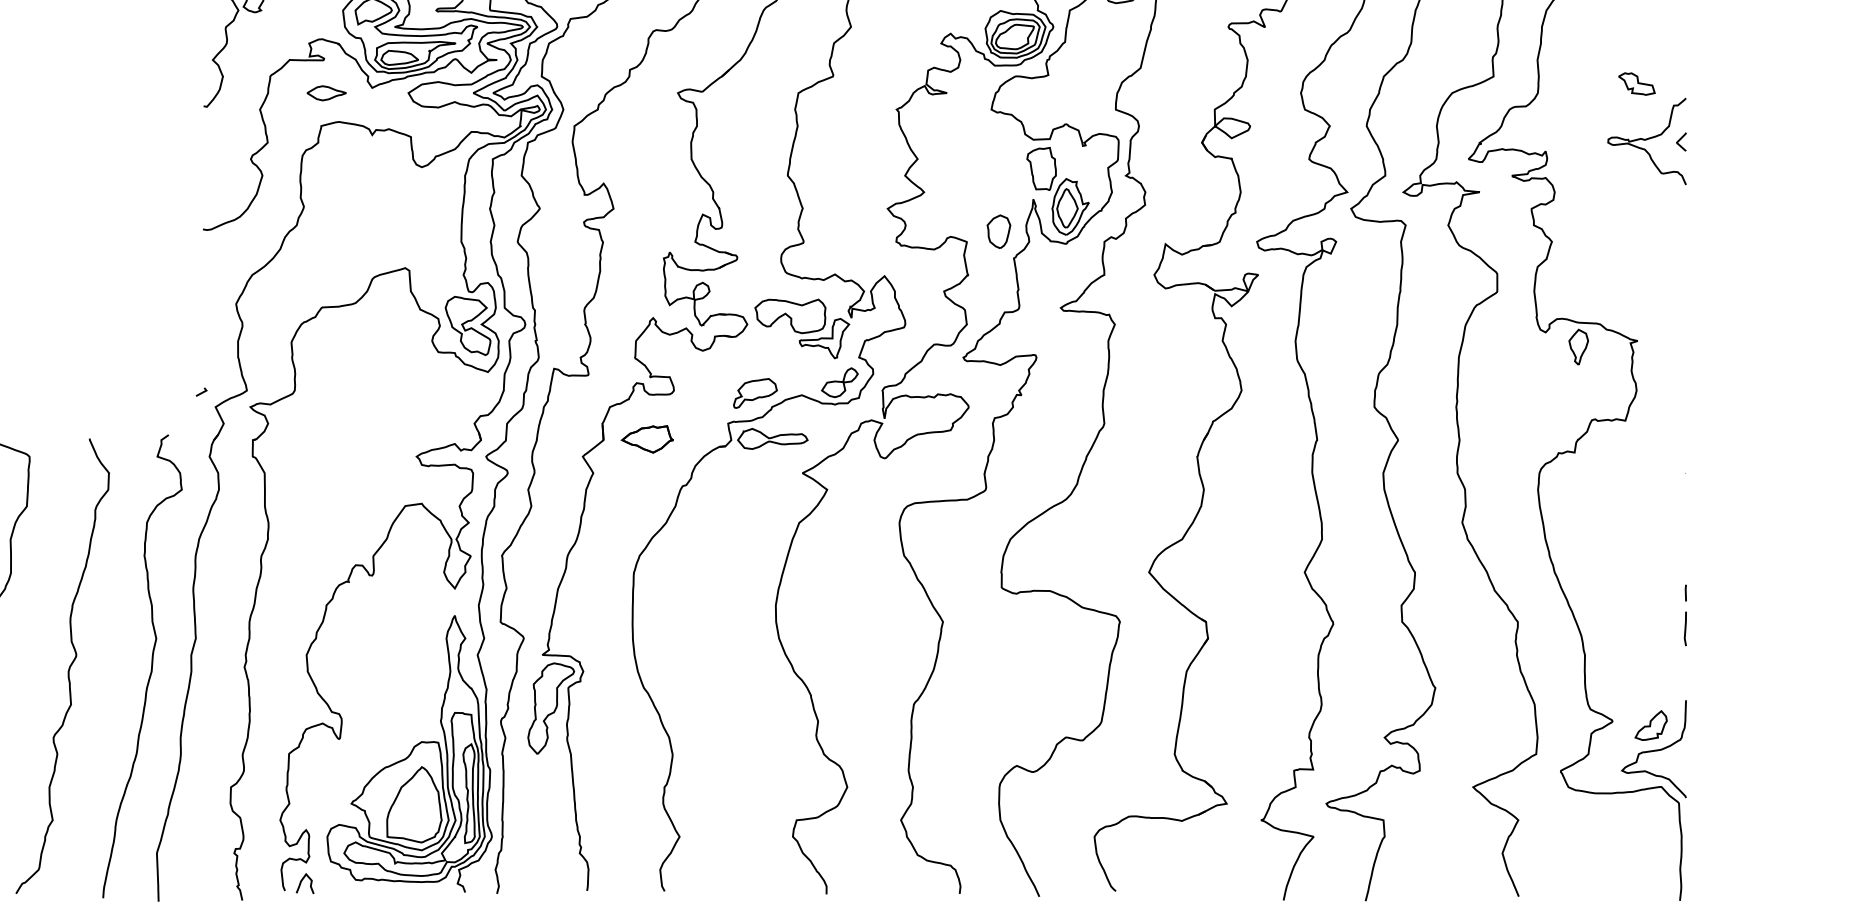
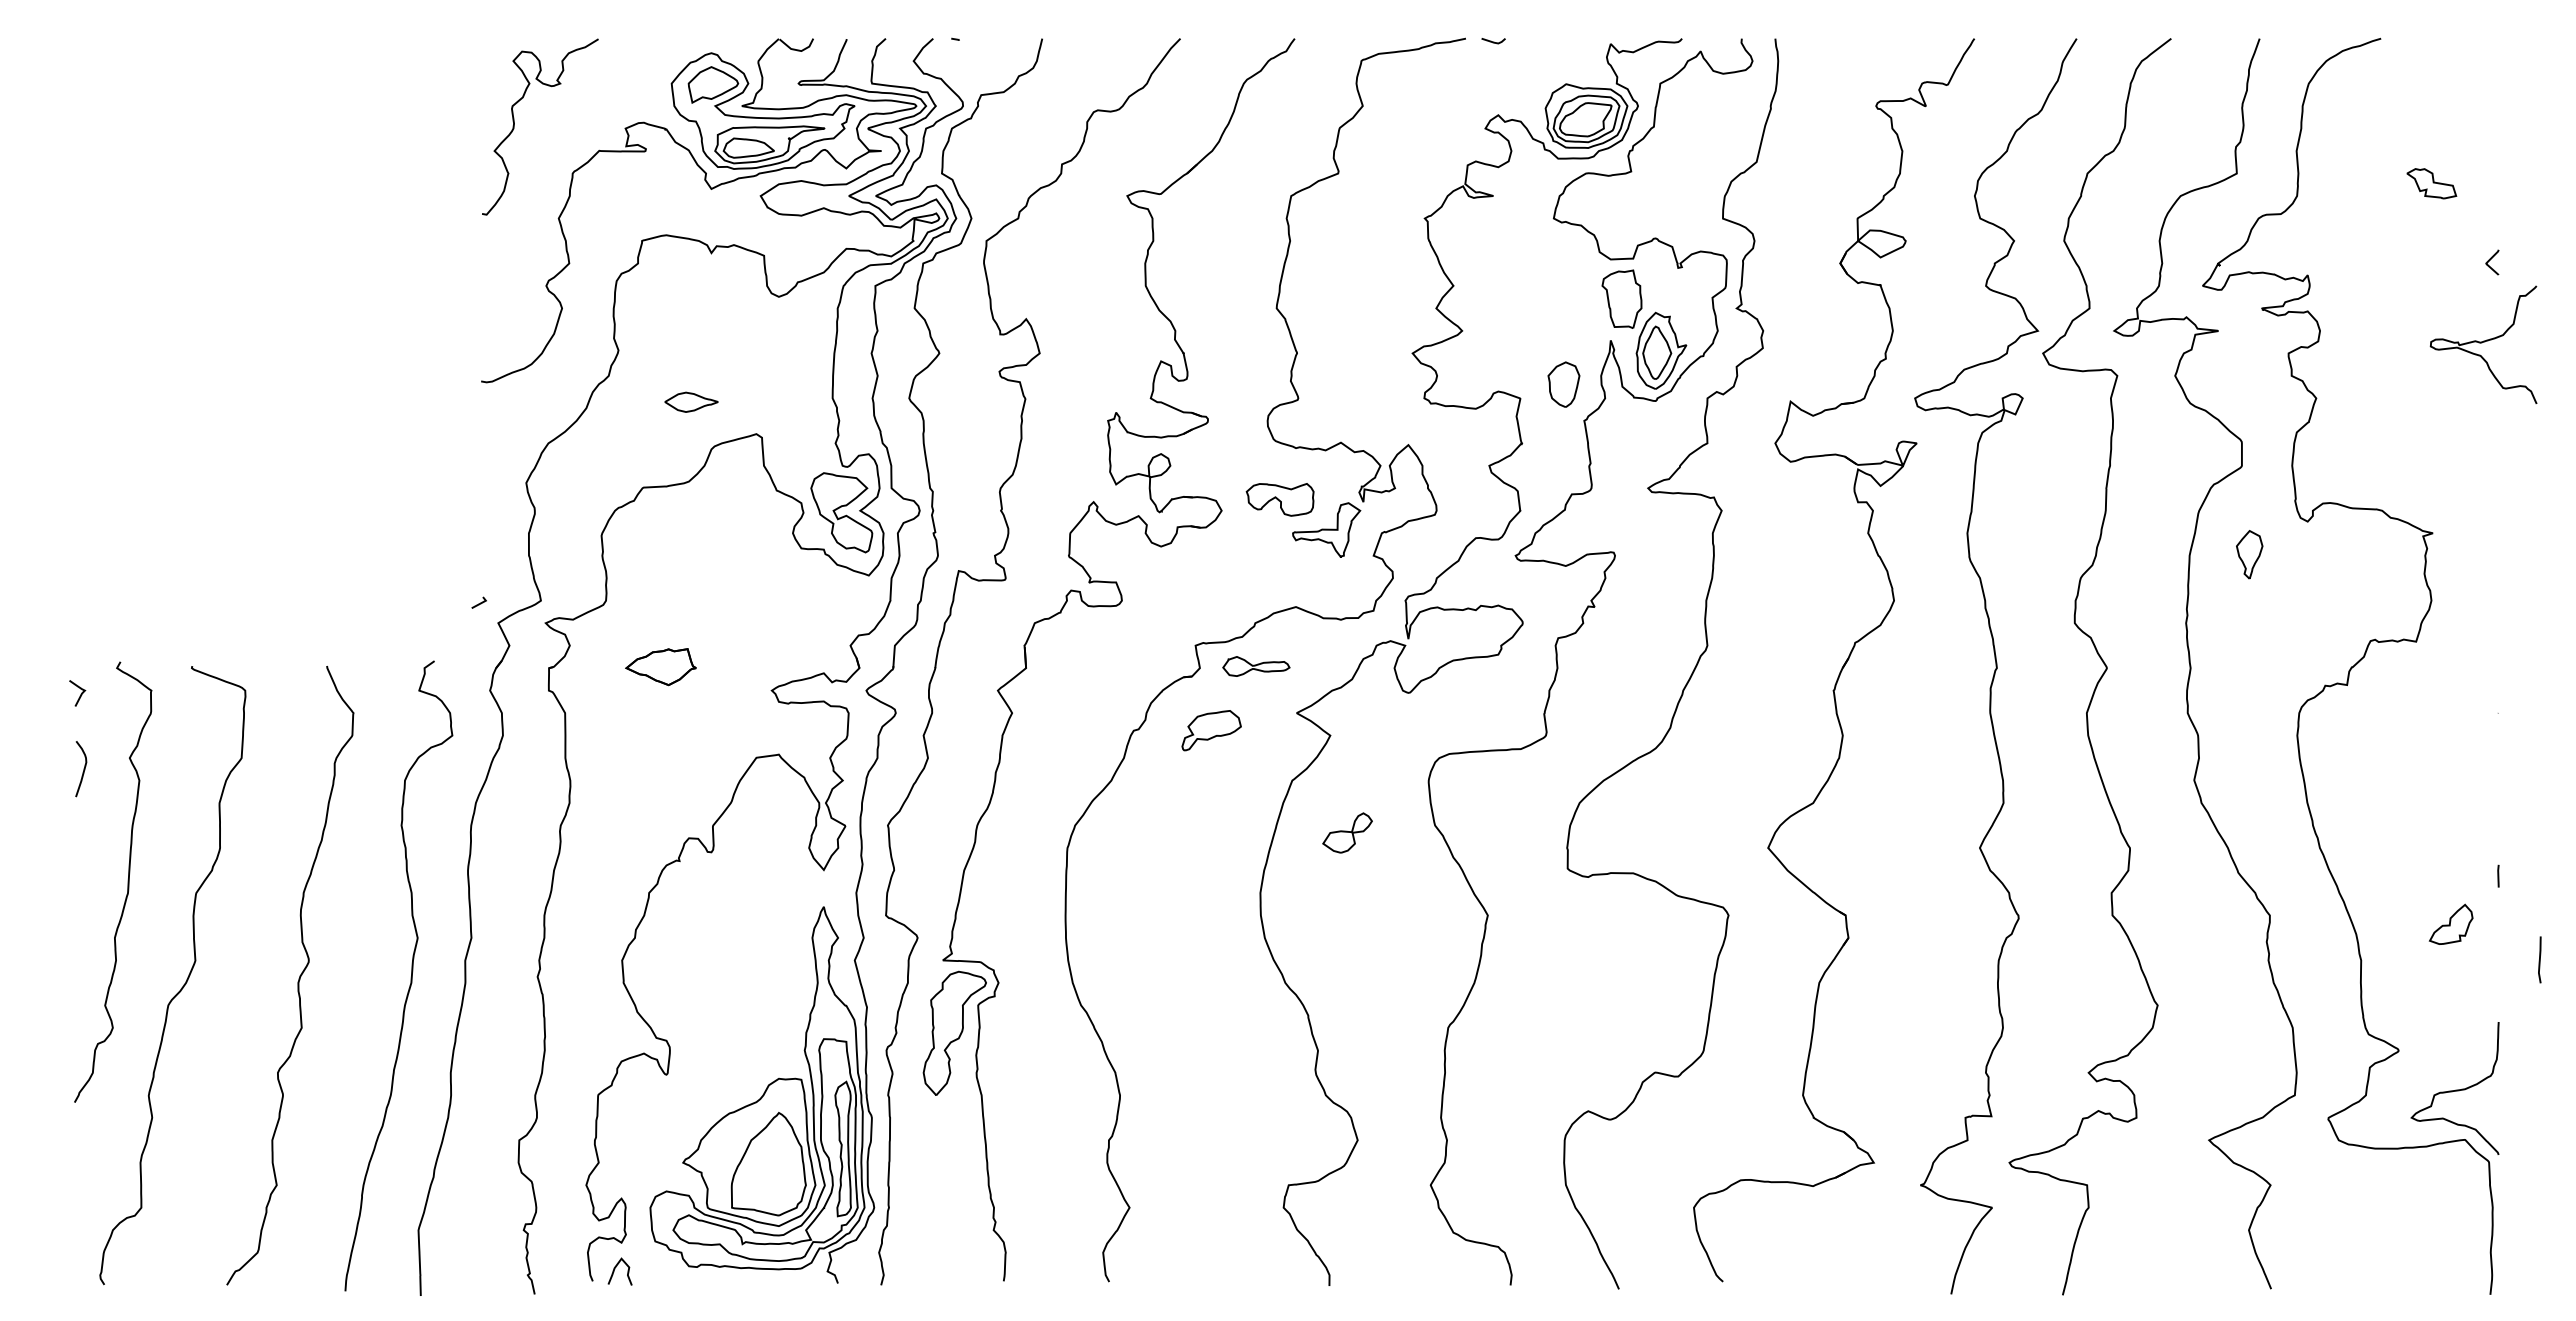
part: (326, 92) -> (691, 401), moved
curve: (1646, 140) -> (2482, 343), moved
part: (789, 316) -> (1279, 499), size x0.7
part: (1578, 347) -> (2249, 554), moved
part: (839, 382) -> (1347, 832), moved
part: (755, 393) -> (1211, 730), moved
part: (772, 438) -> (1256, 666), size x0.7
part: (647, 439) -> (660, 667), moved
line: (1685, 628) -> (2539, 959), moved
part: (1650, 724) -> (2450, 923), moved

